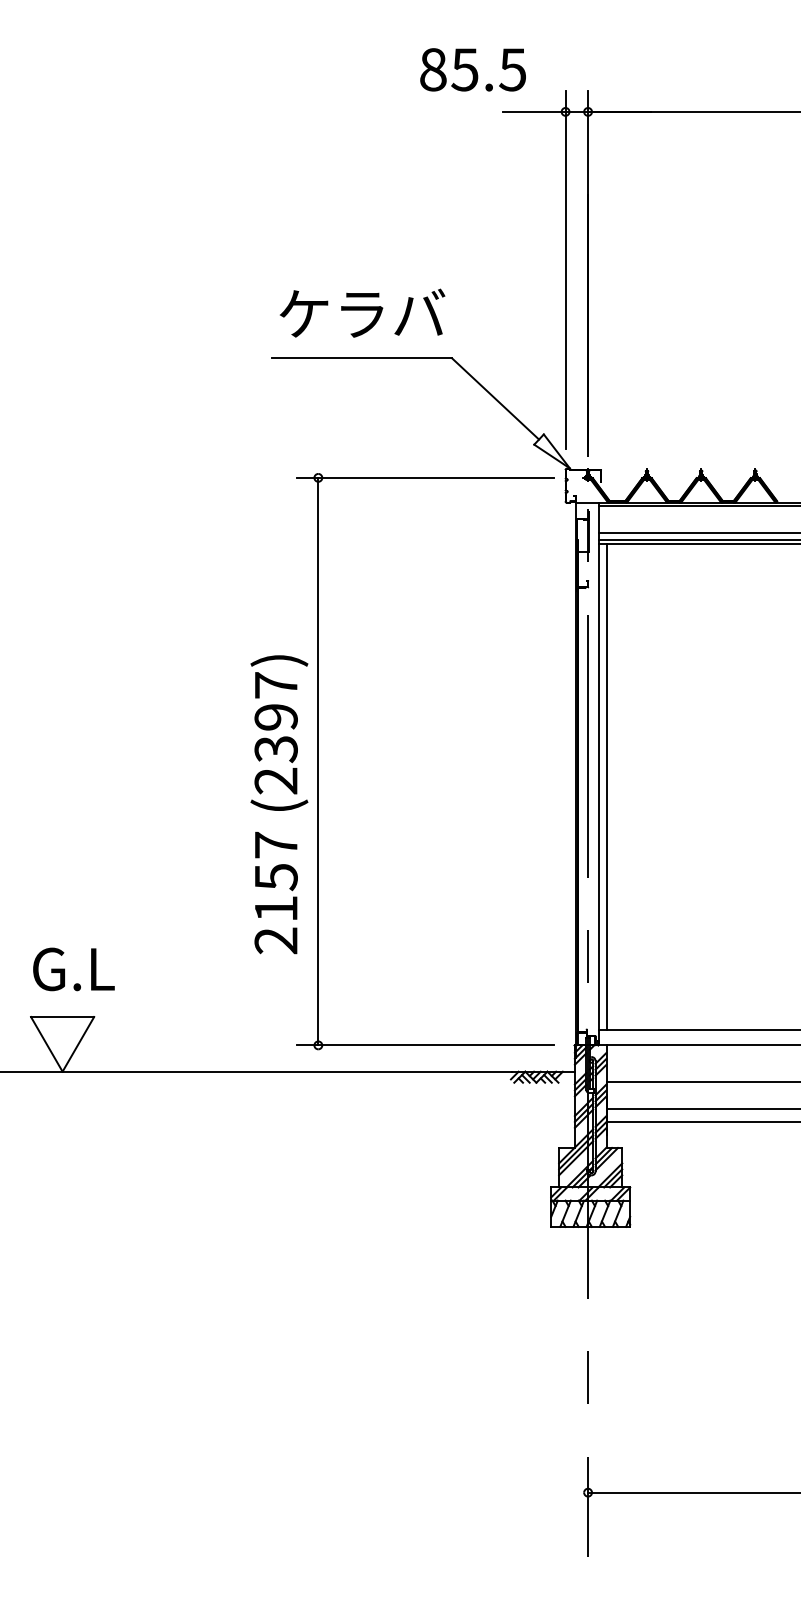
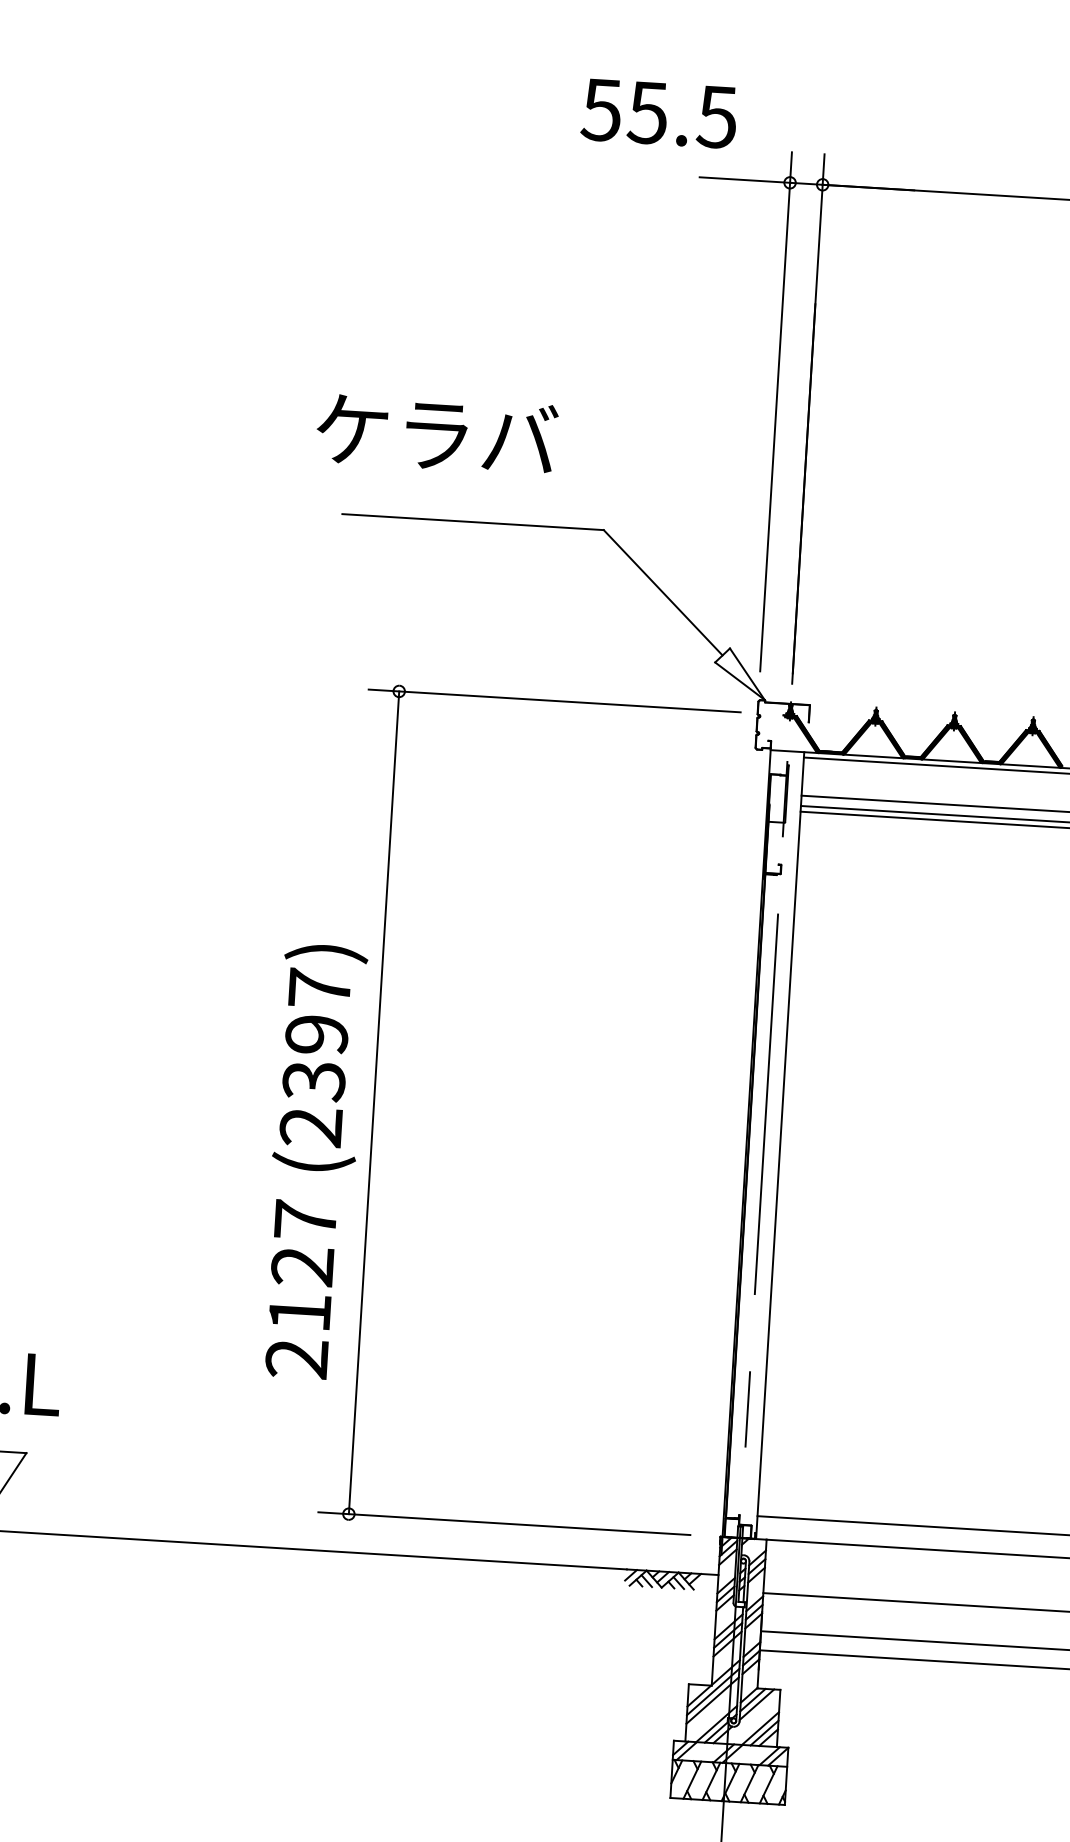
text: (432, 69) -> (600, 109), 85.5 -> 55.5
text: (362, 312) -> (437, 432), moved
line: (607, 786) -> (791, 1164), removed
text: (275, 877) -> (301, 1266), 2157 -> 2127

